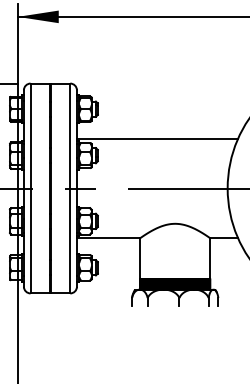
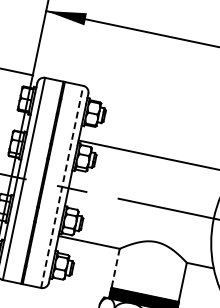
line: (70, 188) -> (62, 186), solid -> dashed
line: (140, 258) -> (115, 268), solid -> dashed

